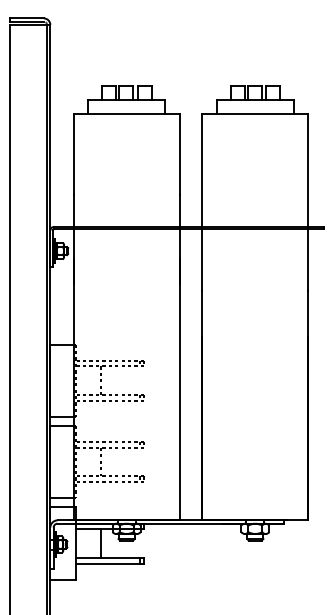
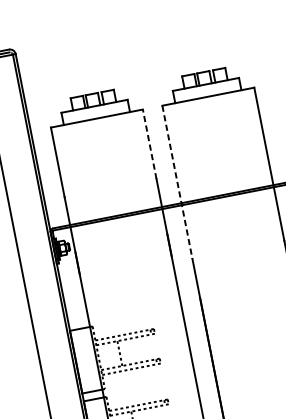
line: (179, 154) -> (149, 144), solid -> dashed
line: (202, 203) -> (177, 182), solid -> dashed

